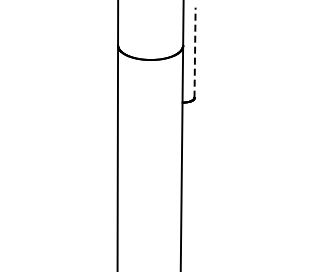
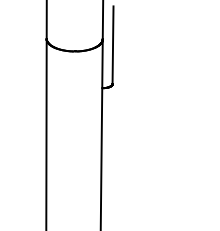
line: (195, 52) -> (113, 45), dashed -> solid

